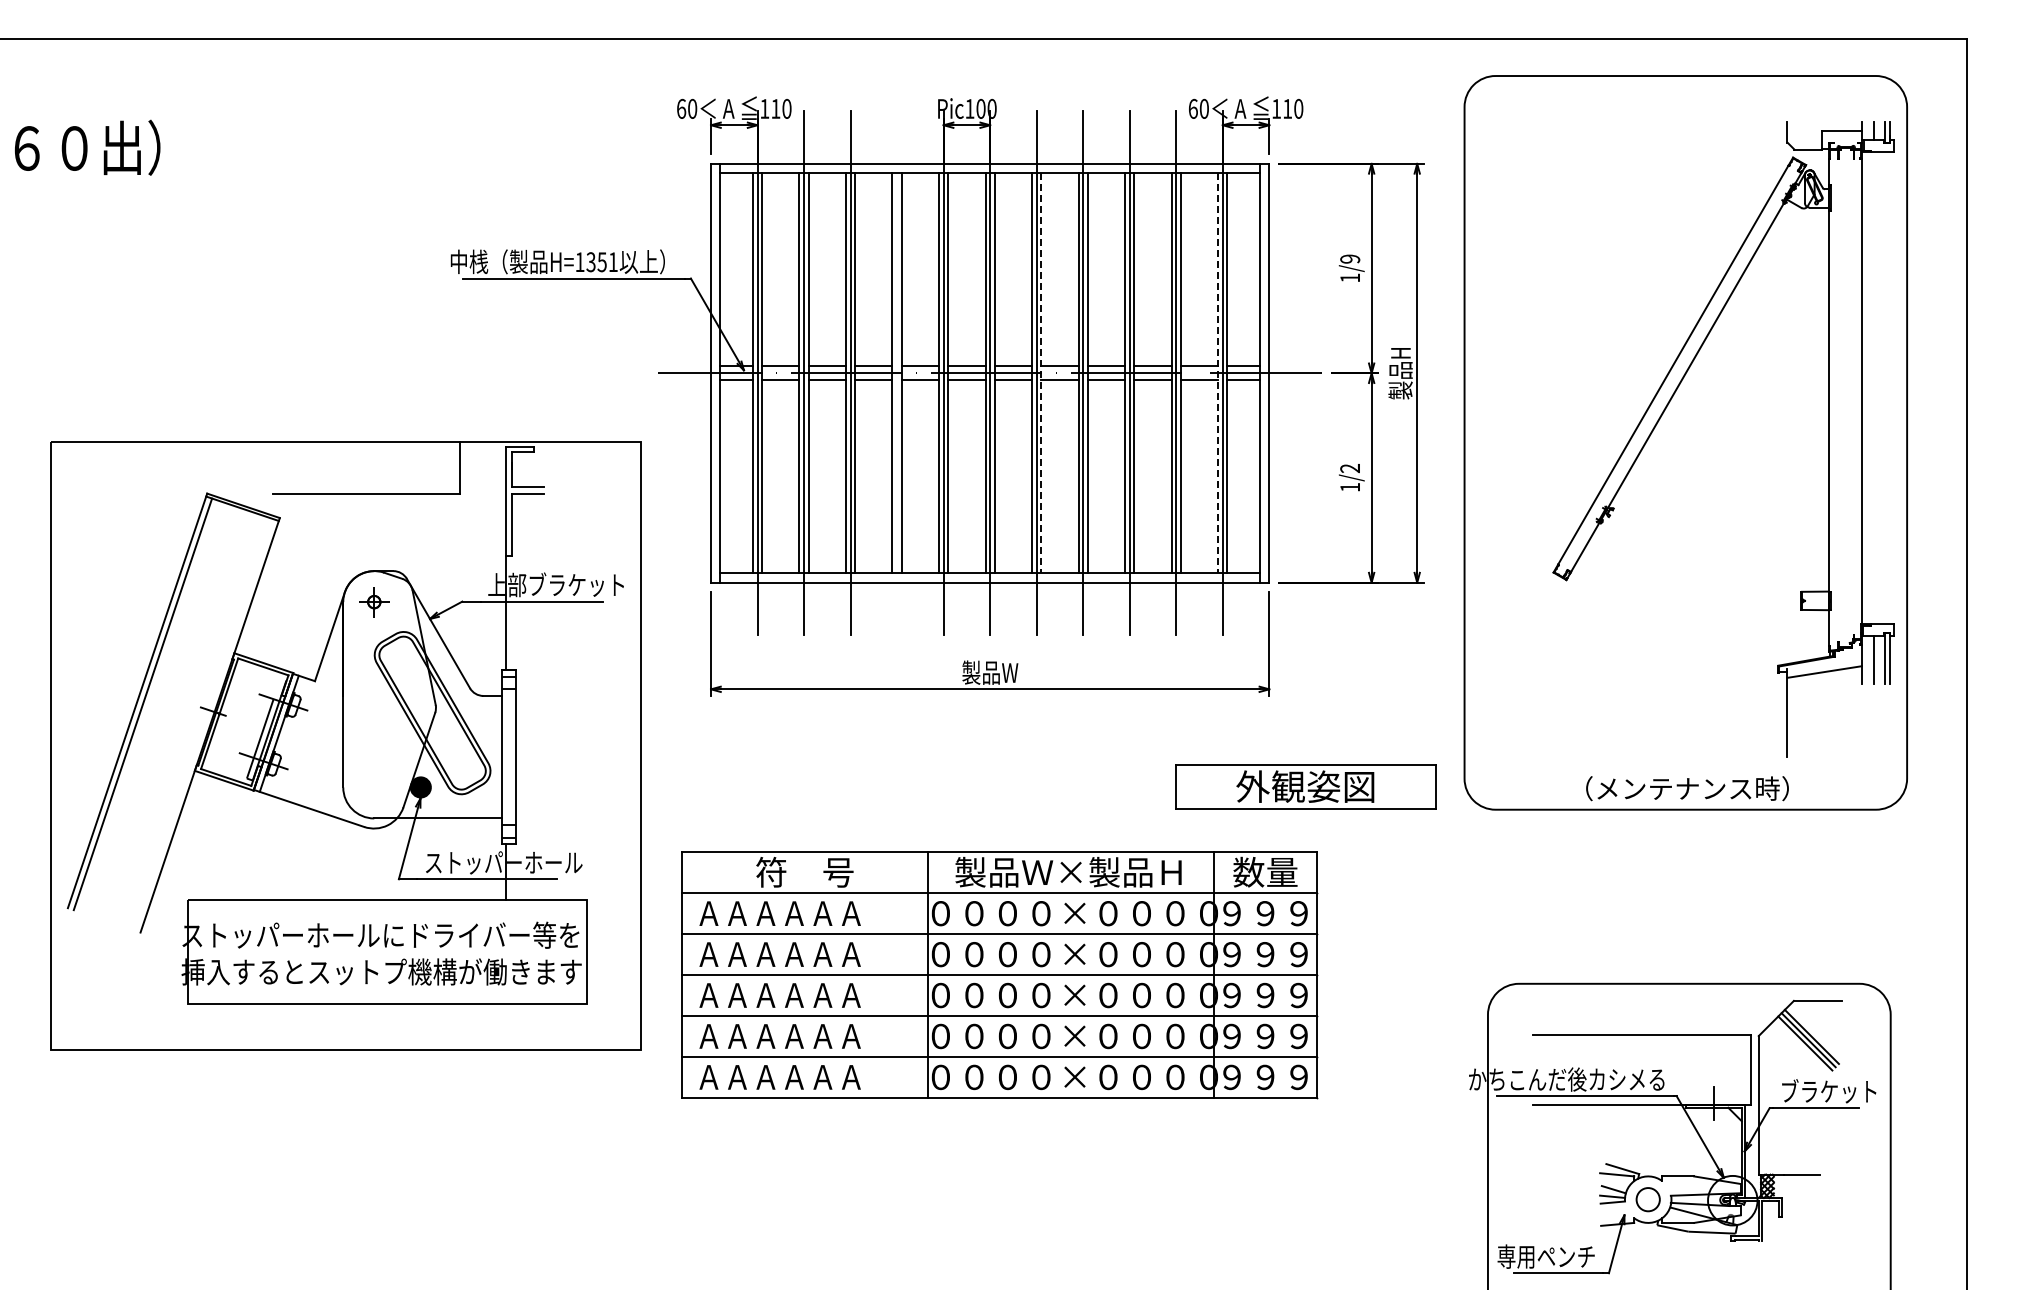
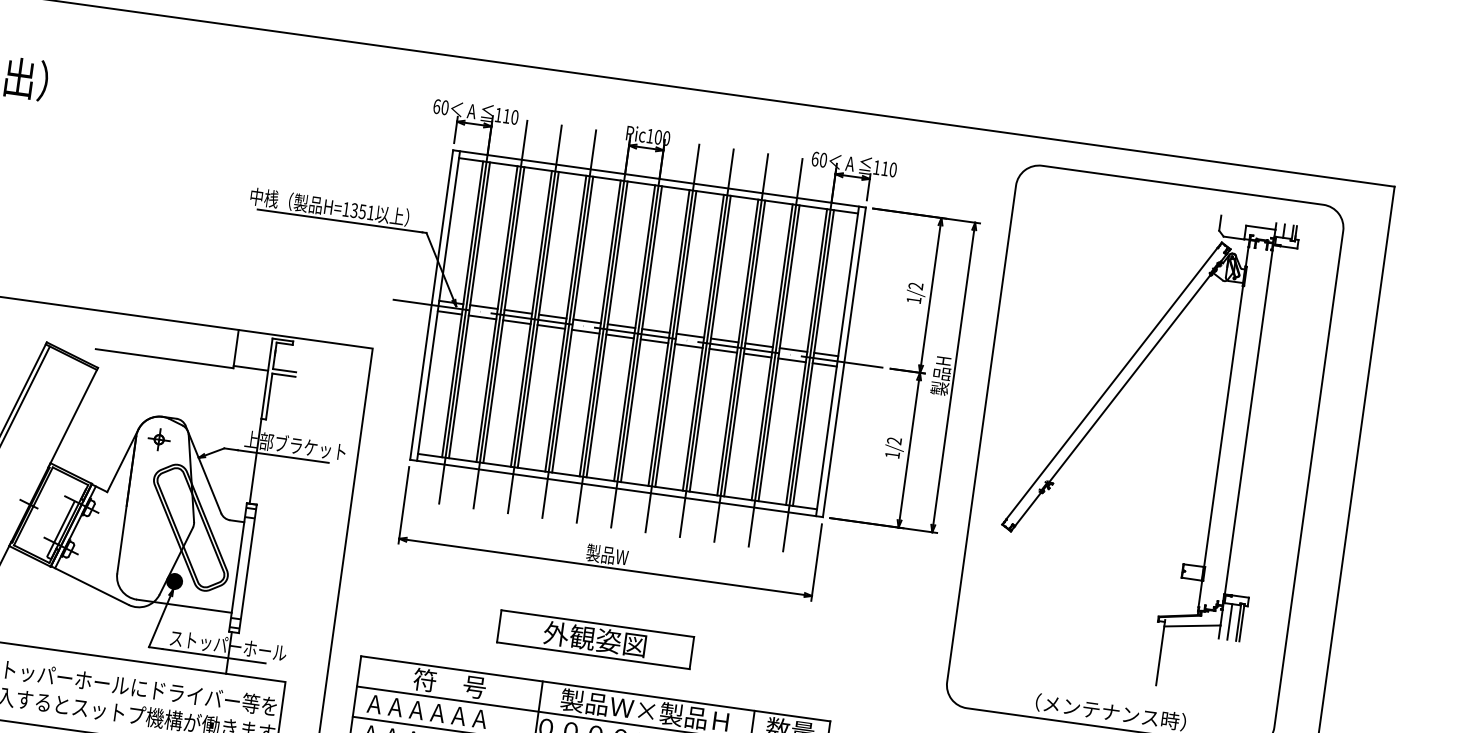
text: (1350, 258) -> (916, 285), 1/9 -> 1/2
line: (897, 373) -> (569, 324), added
line: (1041, 373) -> (675, 339), dashed -> solid
line: (1218, 373) -> (806, 357), dashed -> solid
part: (1667, 407) -> (1103, 414), moved
line: (482, 490) -> (250, 368), added
part: (1305, 786) -> (595, 639), moved

